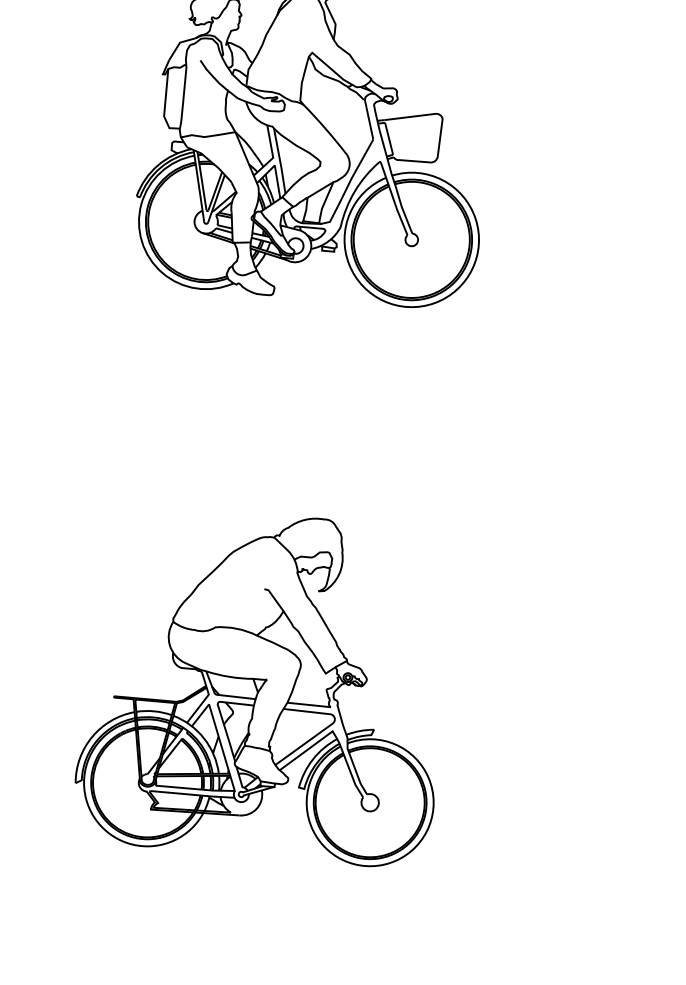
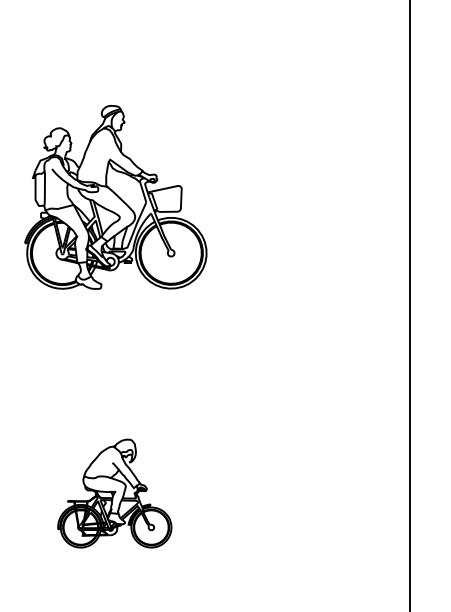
part: (263, 685) -> (114, 493), size x0.6

